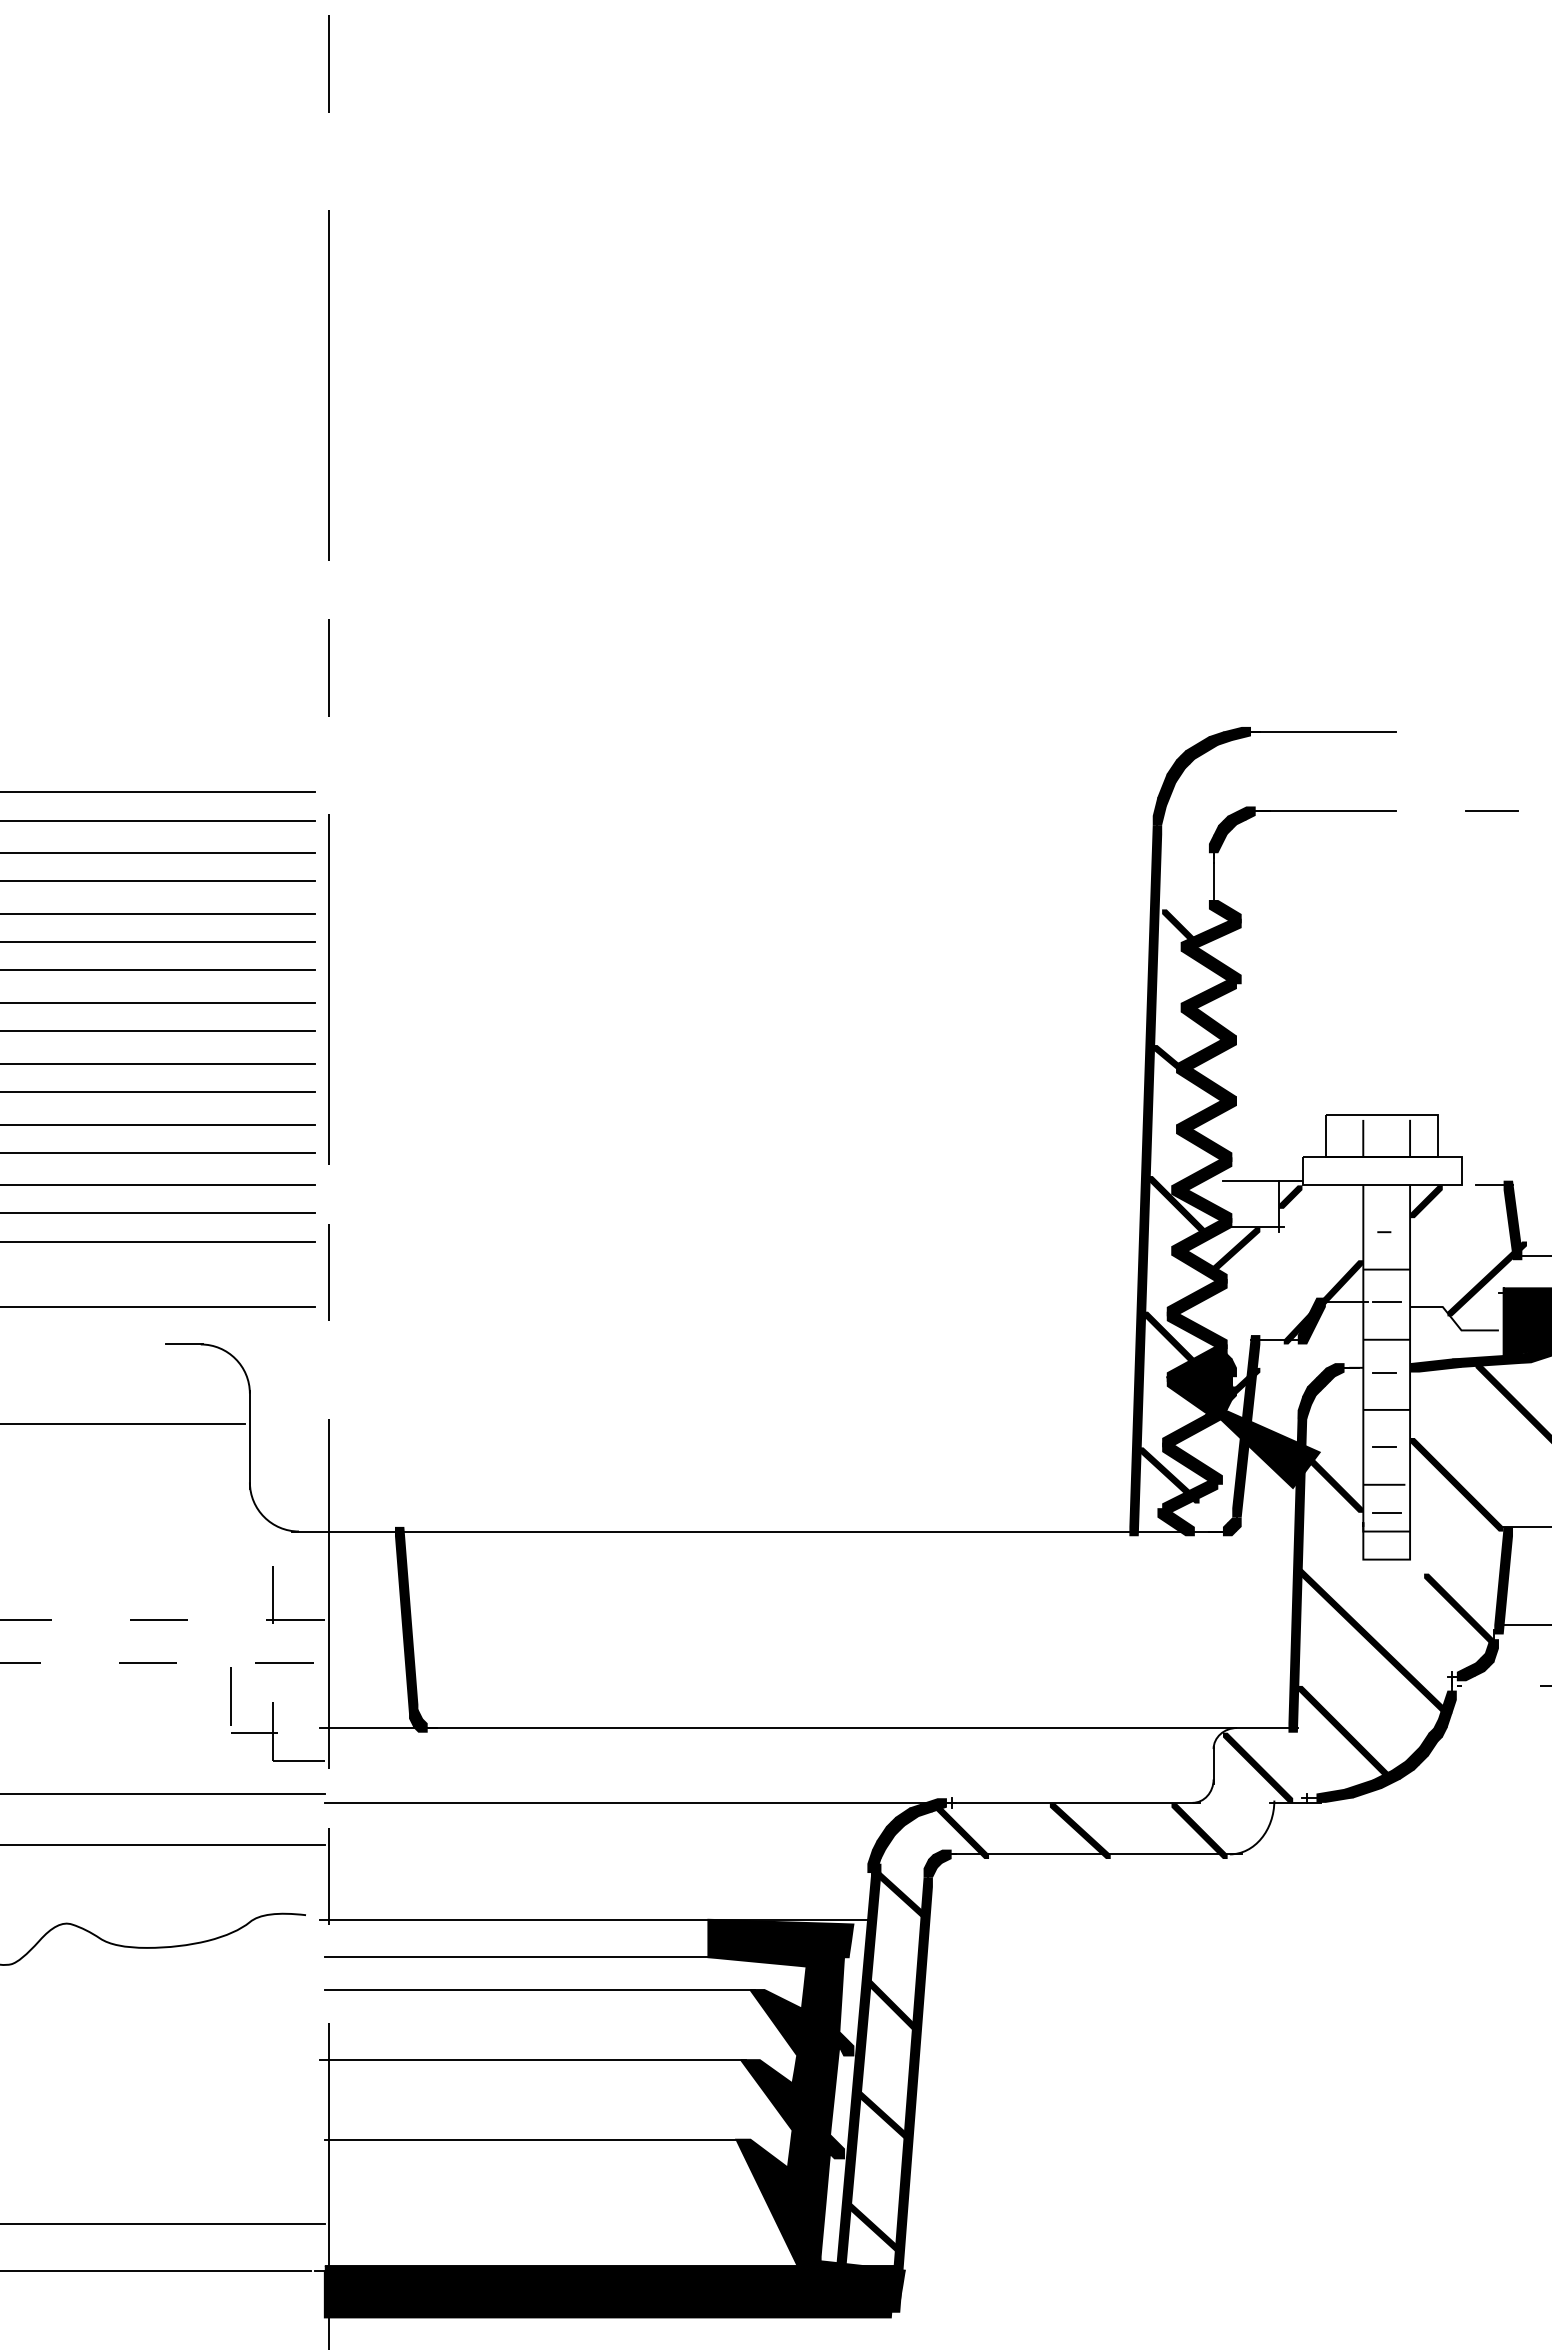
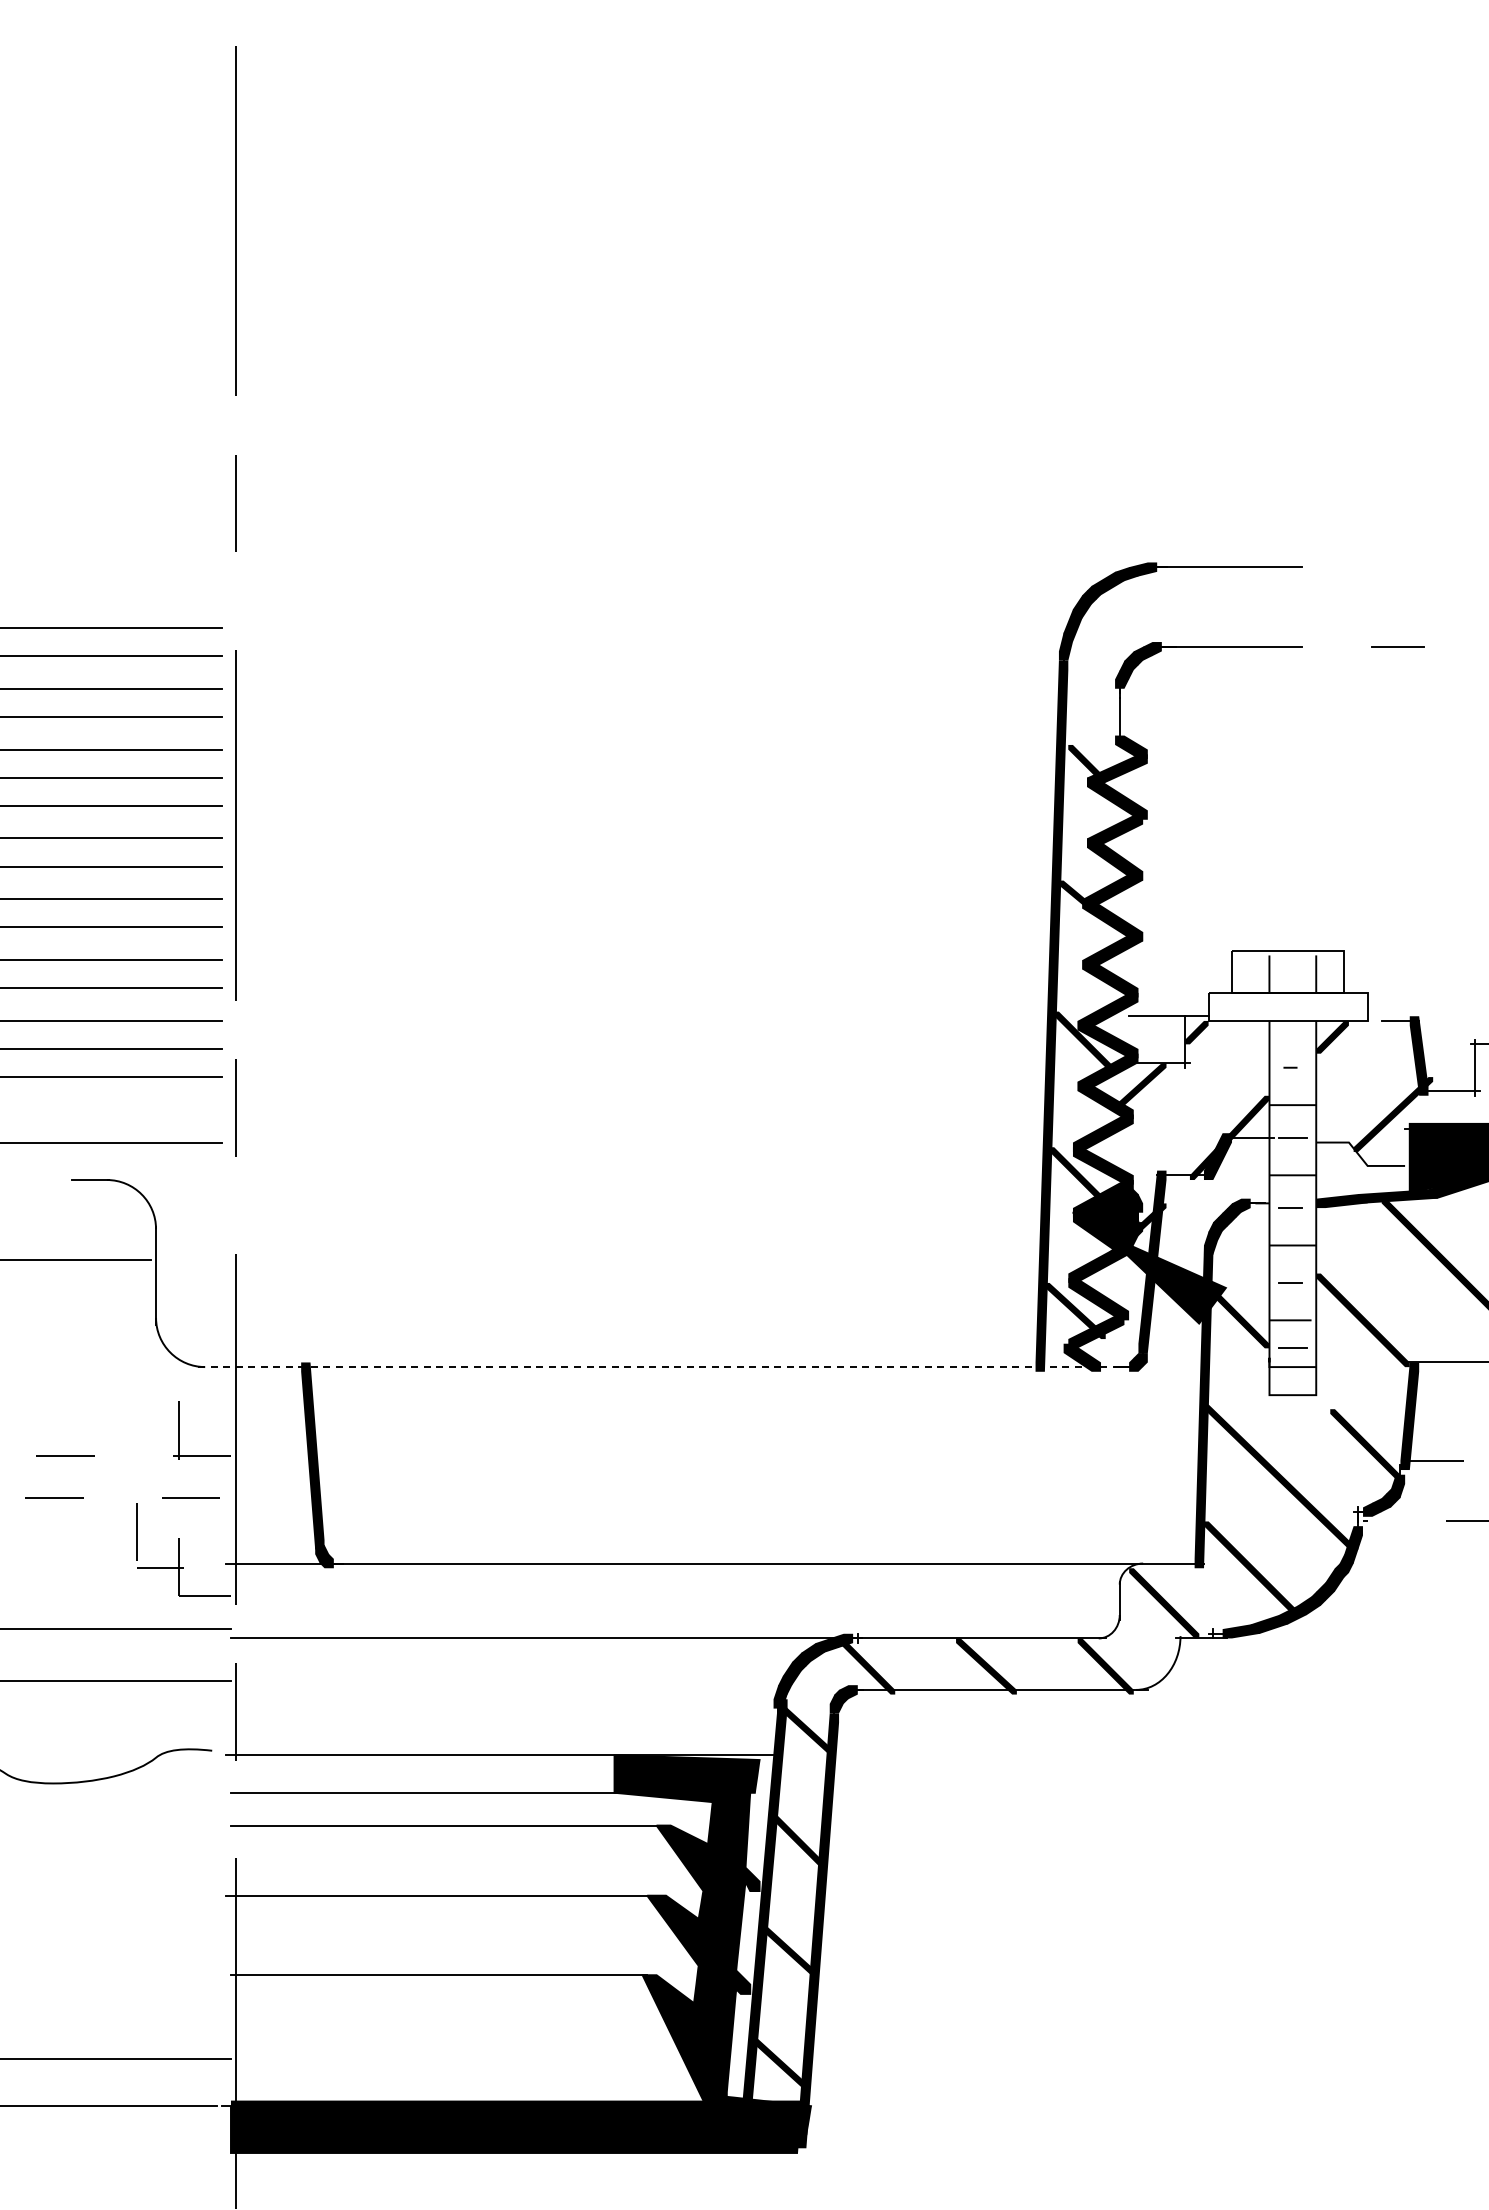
line: (755, 1531) -> (661, 1367), solid -> dashed

